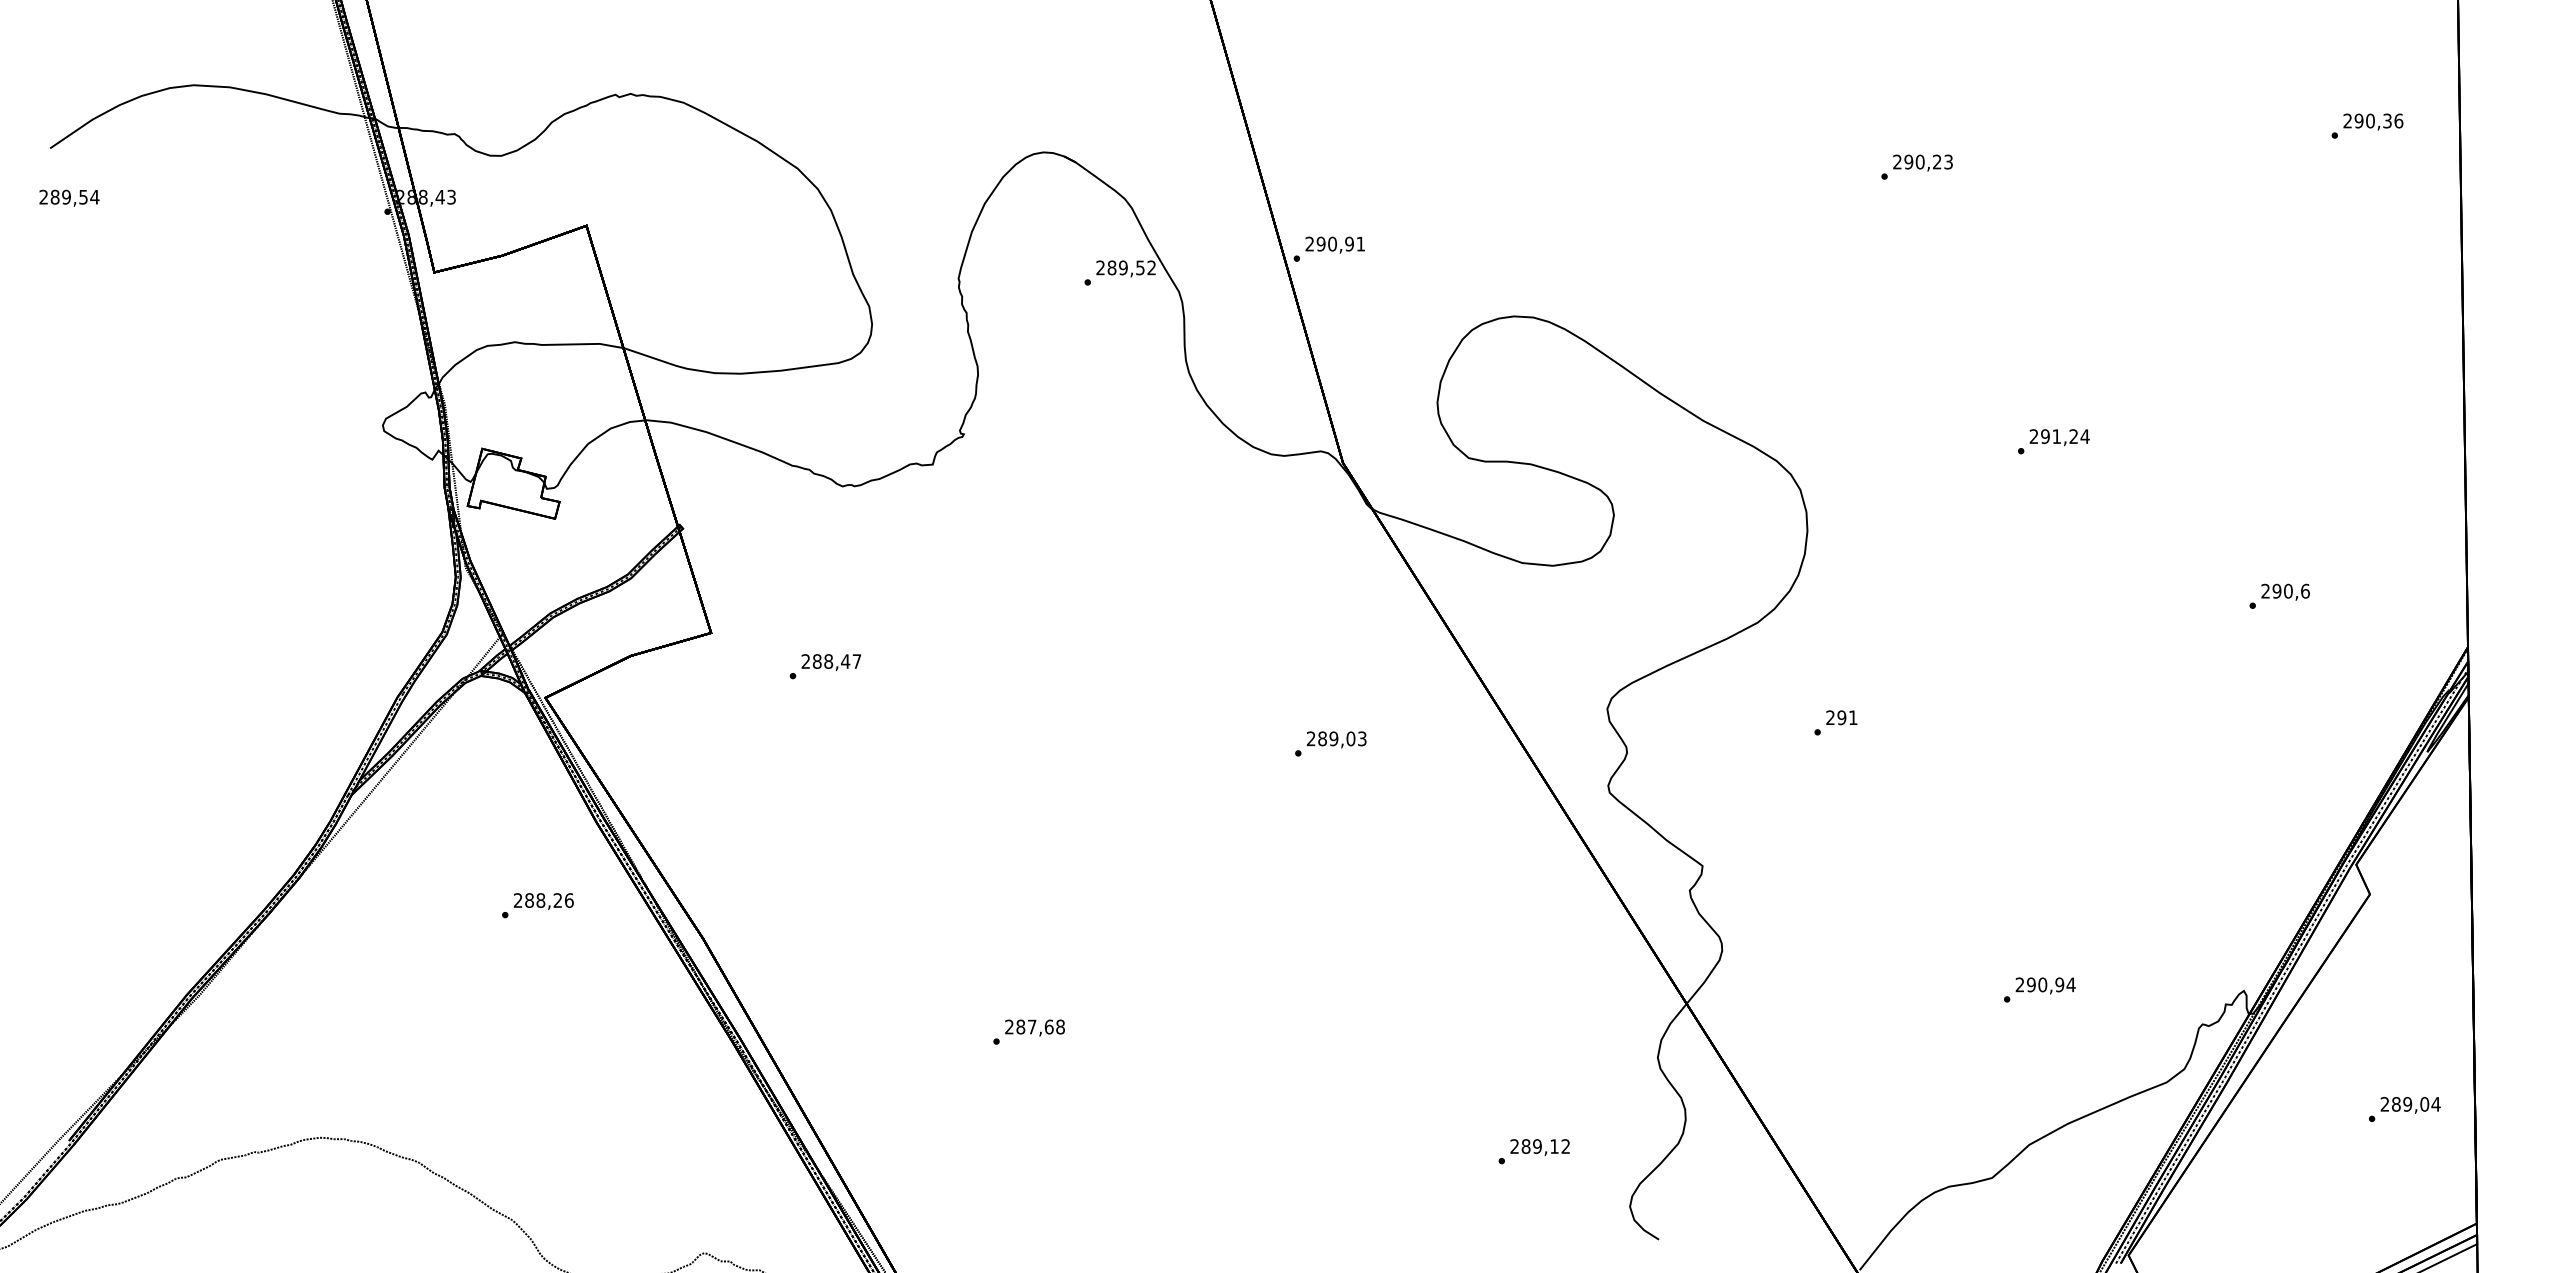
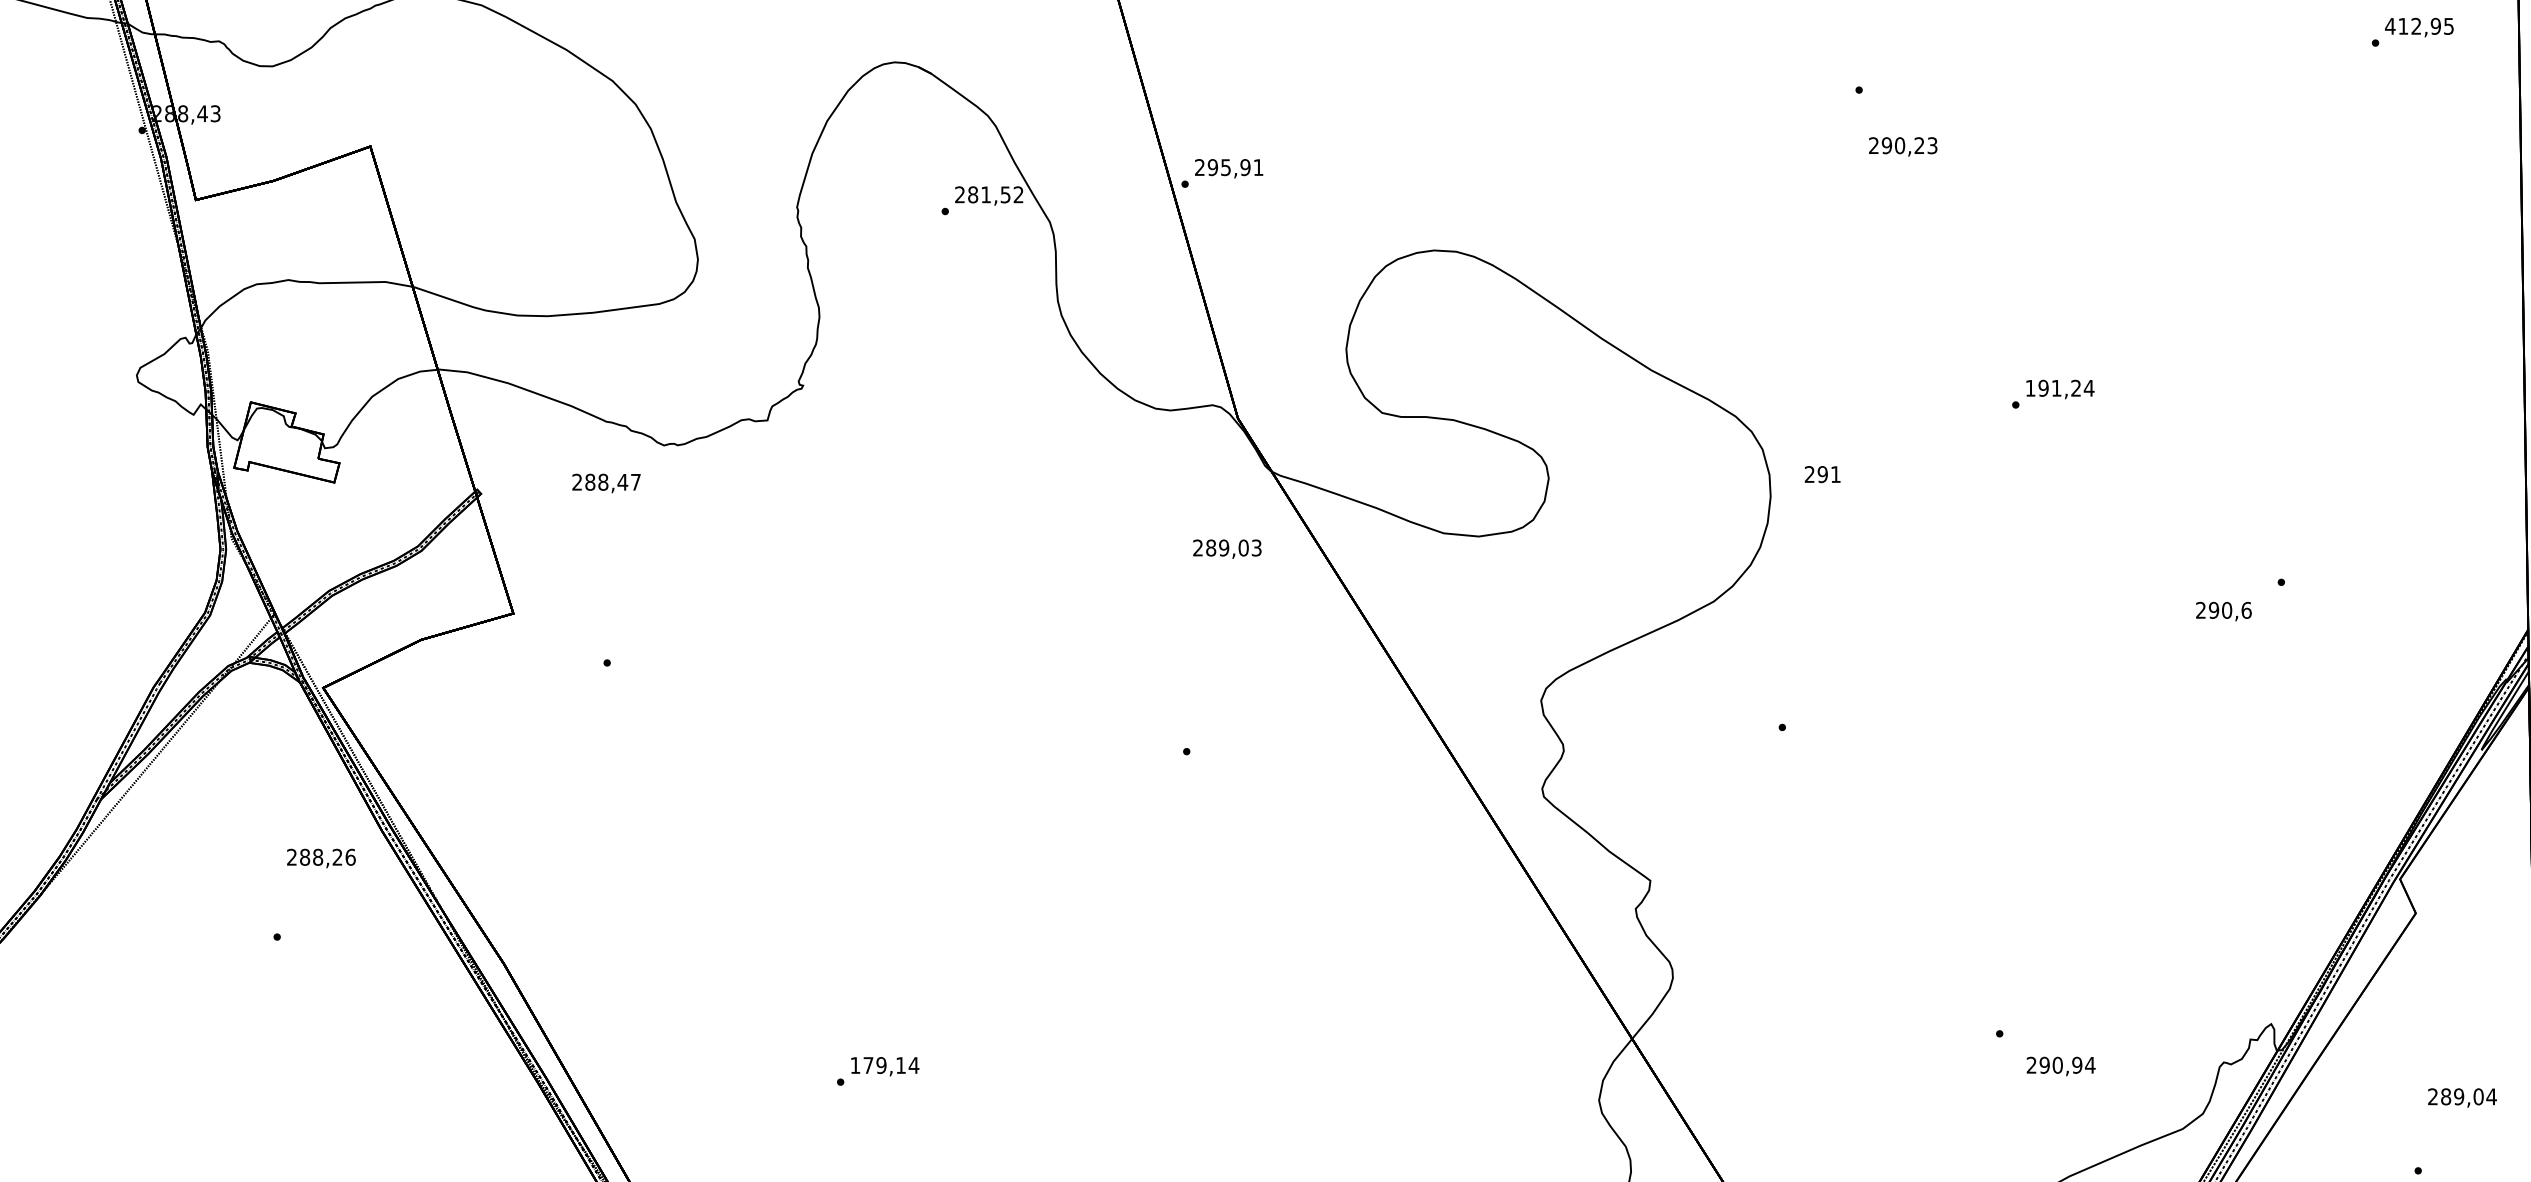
text: (2373, 120) -> (2419, 25), 290,36 -> 412,95
text: (1922, 162) -> (1902, 146), moved
text: (1332, 243) -> (1225, 166), 290,91 -> 295,91
text: (1123, 267) -> (986, 194), 289,52 -> 281,52
text: (2033, 436) -> (2029, 388), 291,24 -> 191,24
text: (2285, 591) -> (2223, 610), moved
text: (831, 662) -> (606, 483), moved
text: (1841, 717) -> (1822, 474), moved
text: (1336, 739) -> (1227, 548), moved
text: (543, 901) -> (321, 858), moved
text: (2045, 985) -> (2060, 1066), moved
text: (1035, 1026) -> (885, 1064), 287,68 -> 179,14
text: (2410, 1105) -> (2462, 1098), moved

